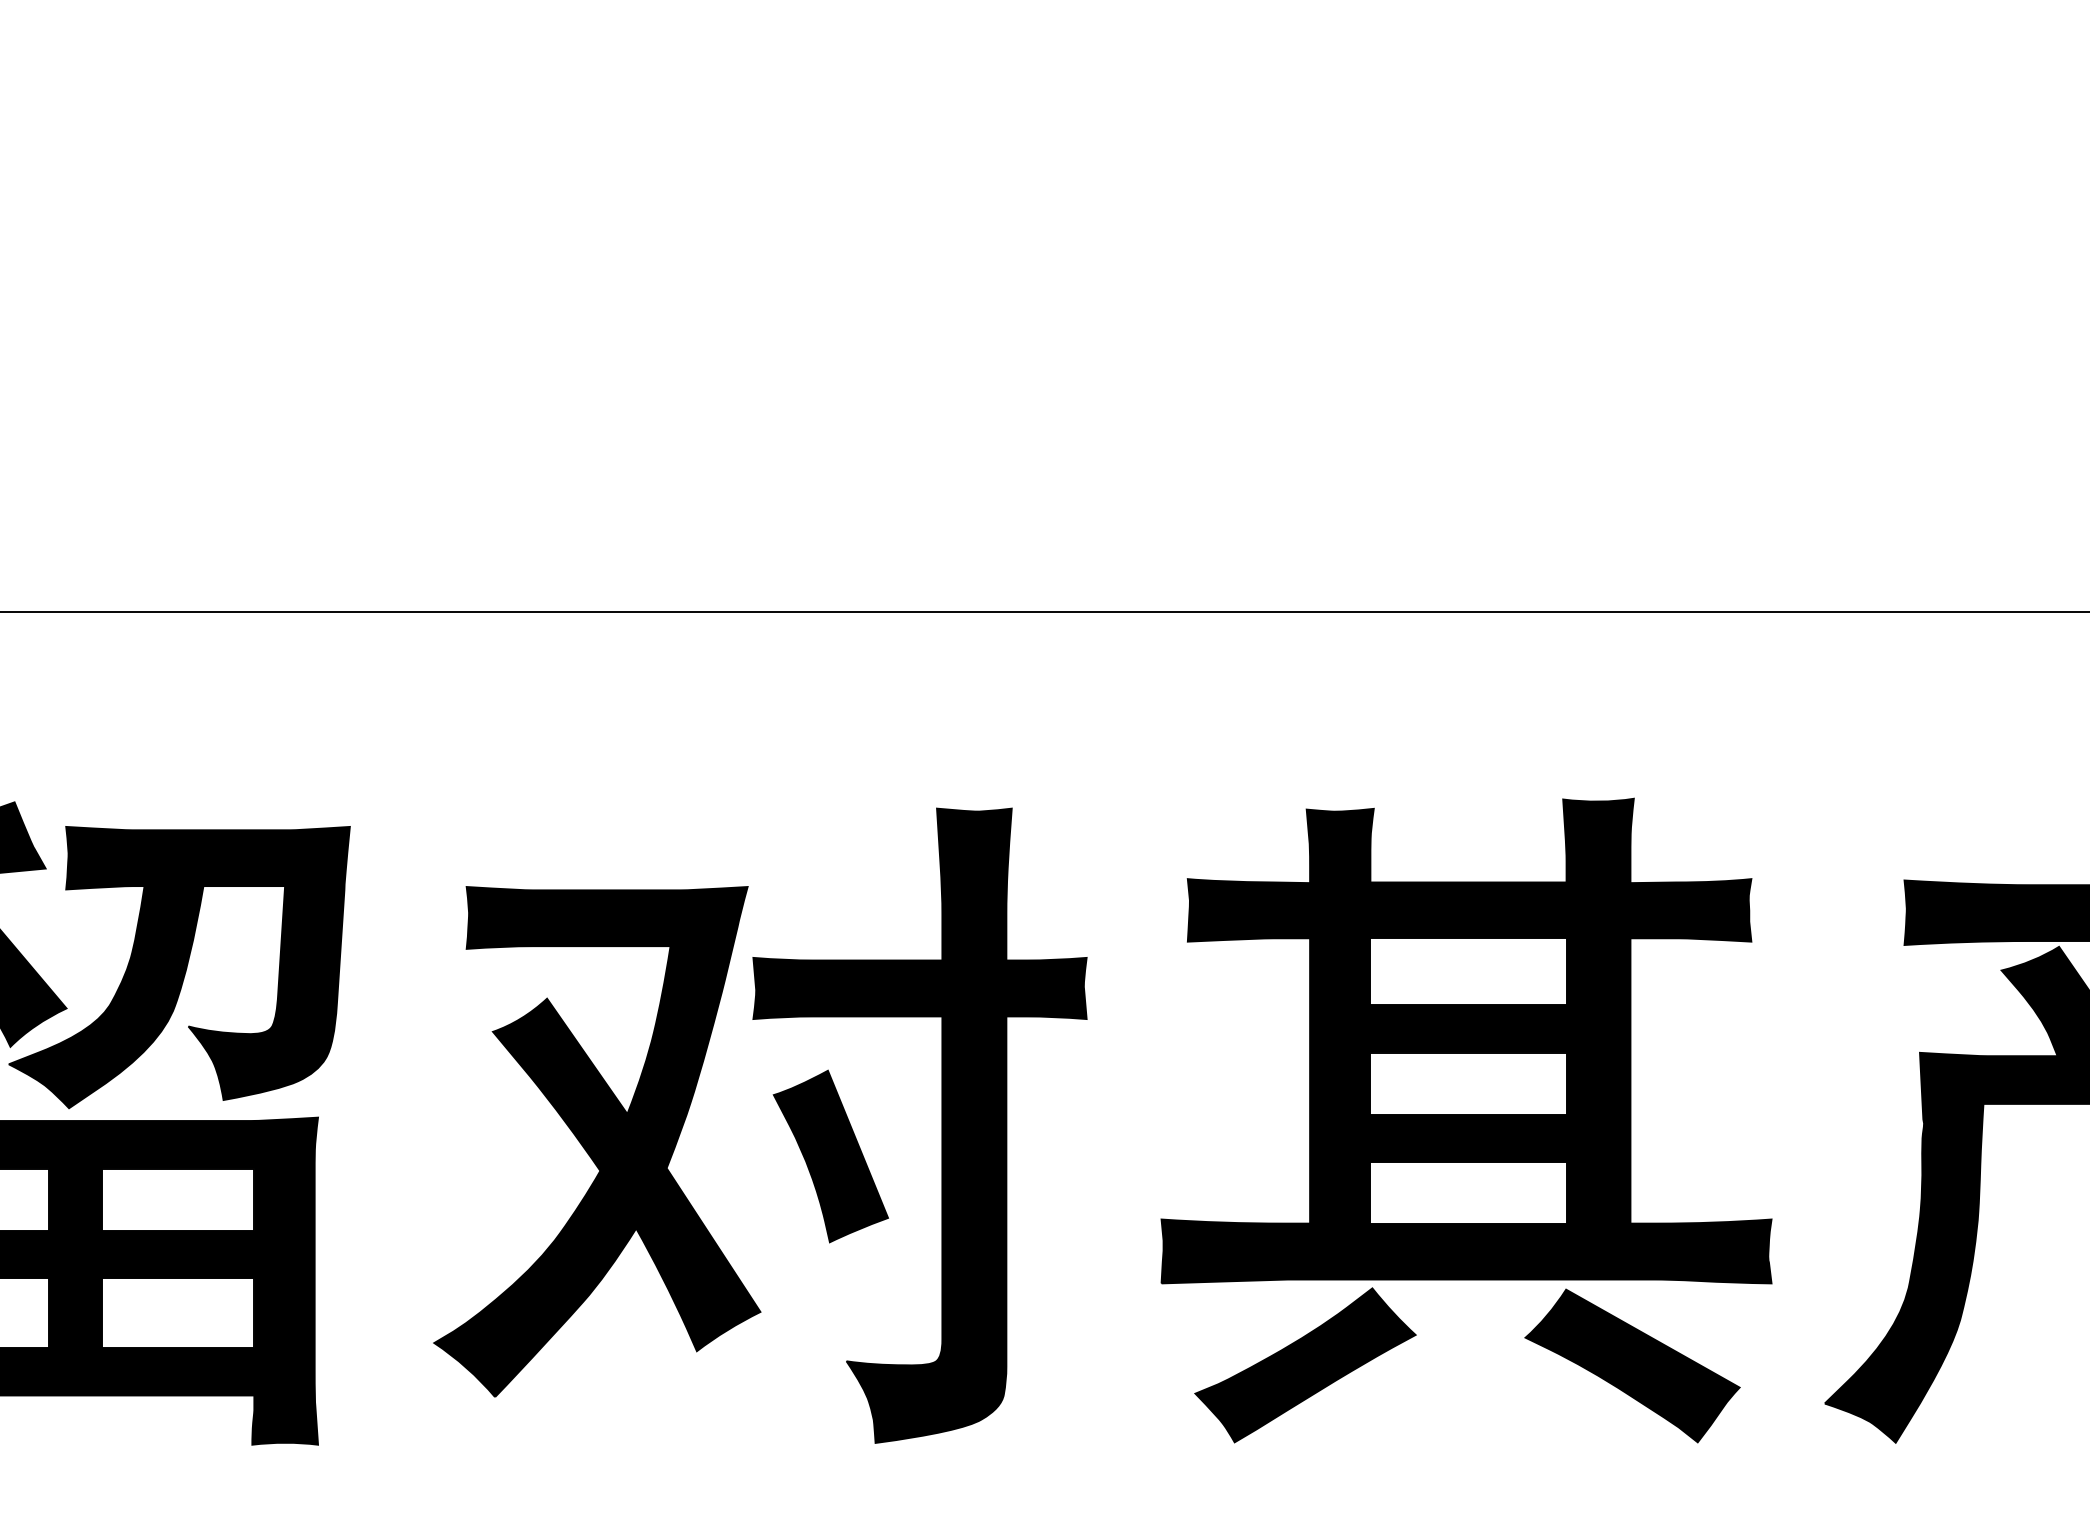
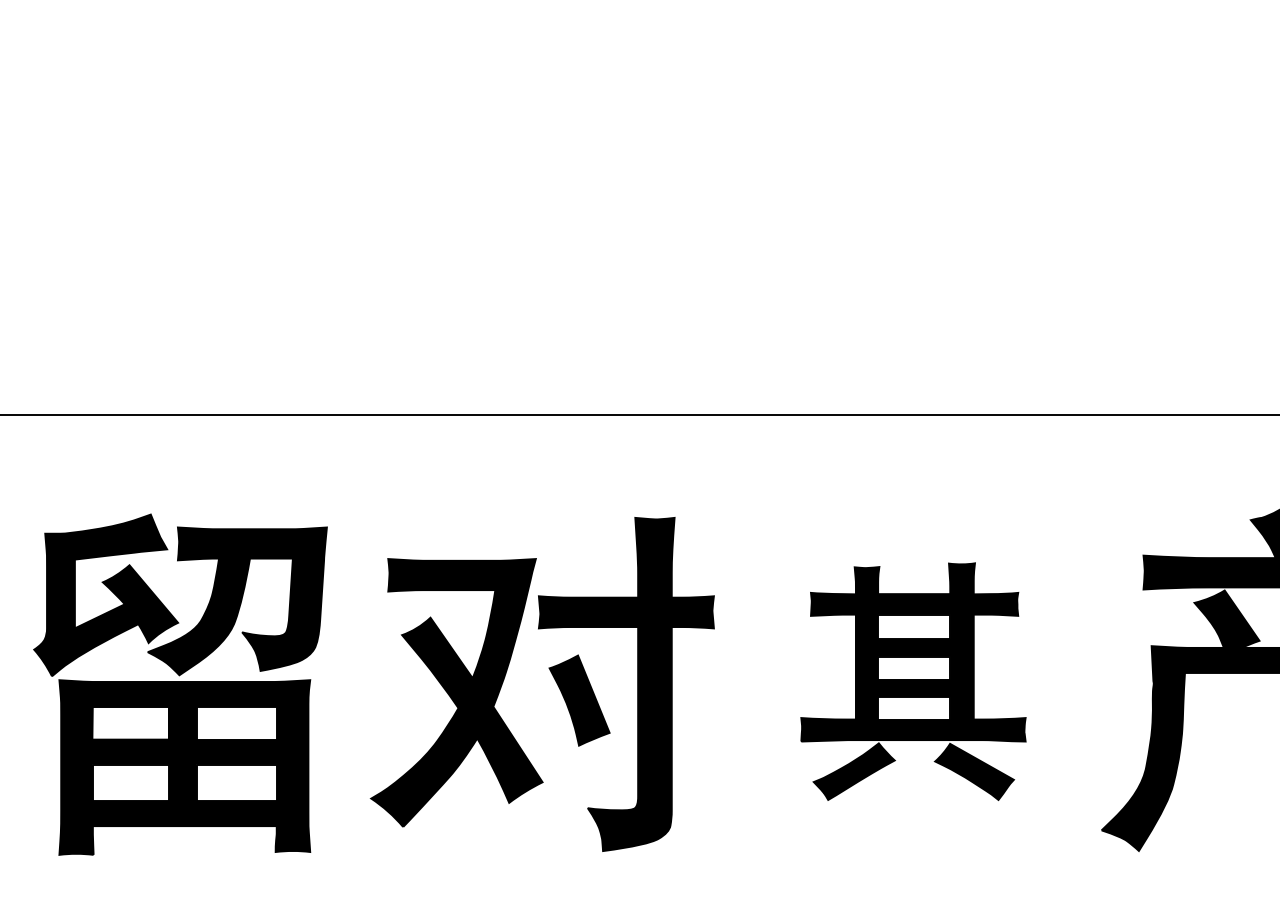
part: (1466, 1120) -> (913, 681), size x0.7

